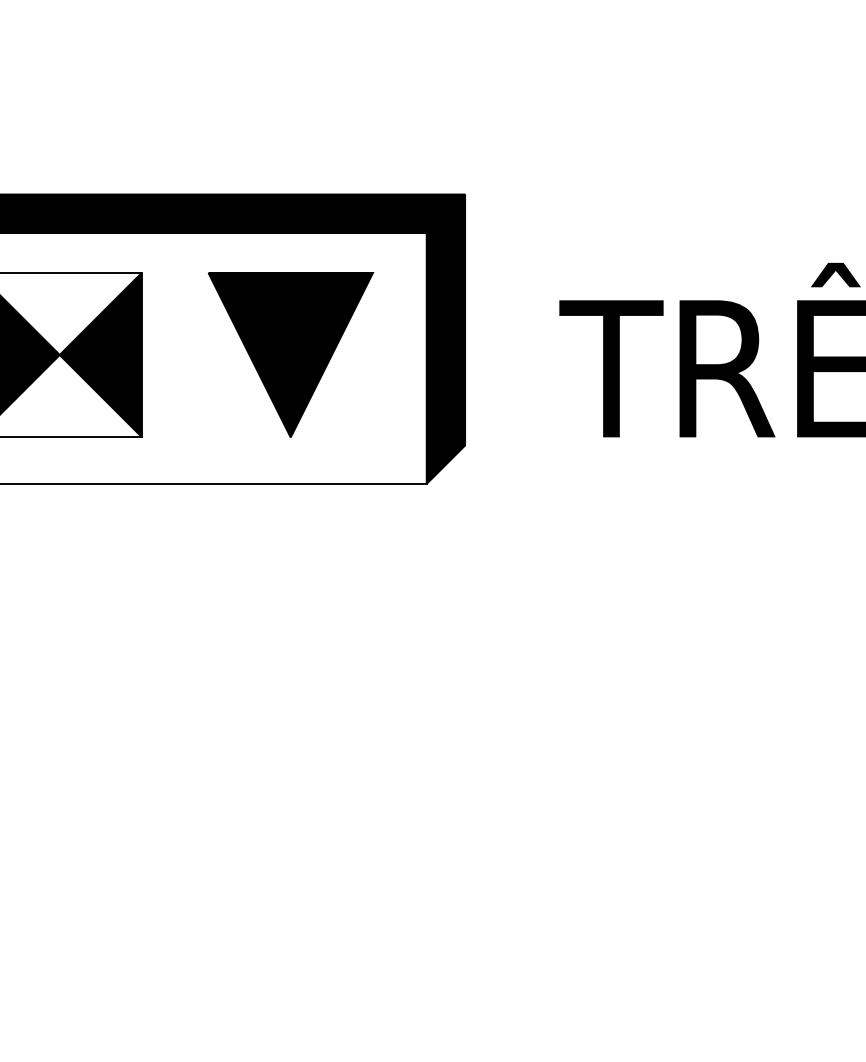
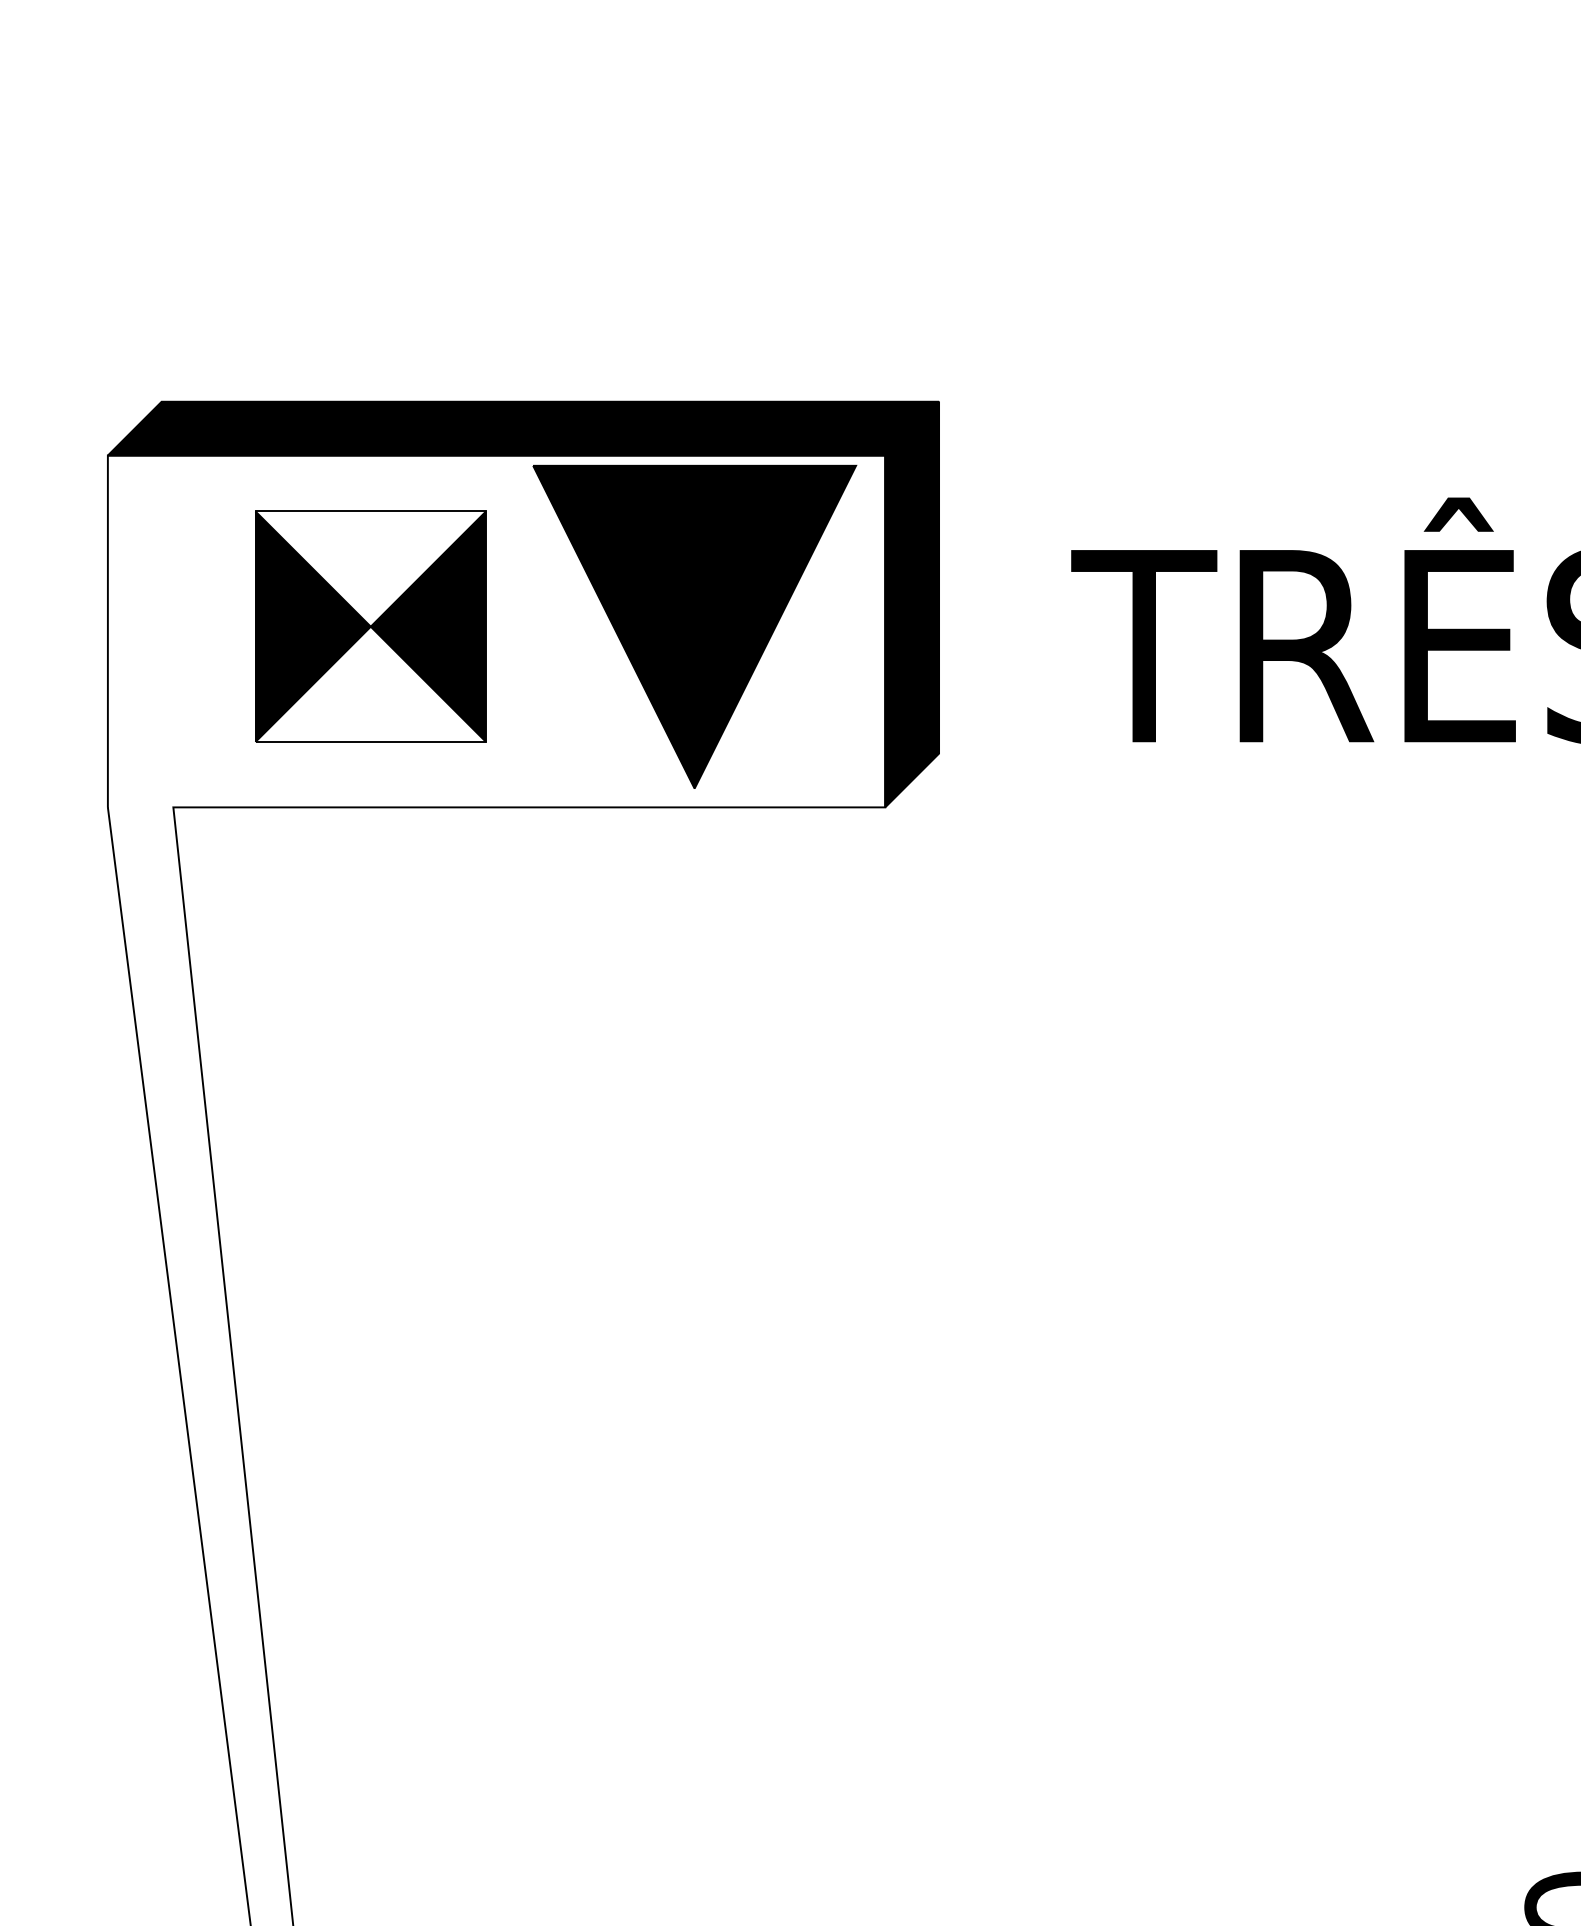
part: (290, 354) -> (694, 626), size x1.4

